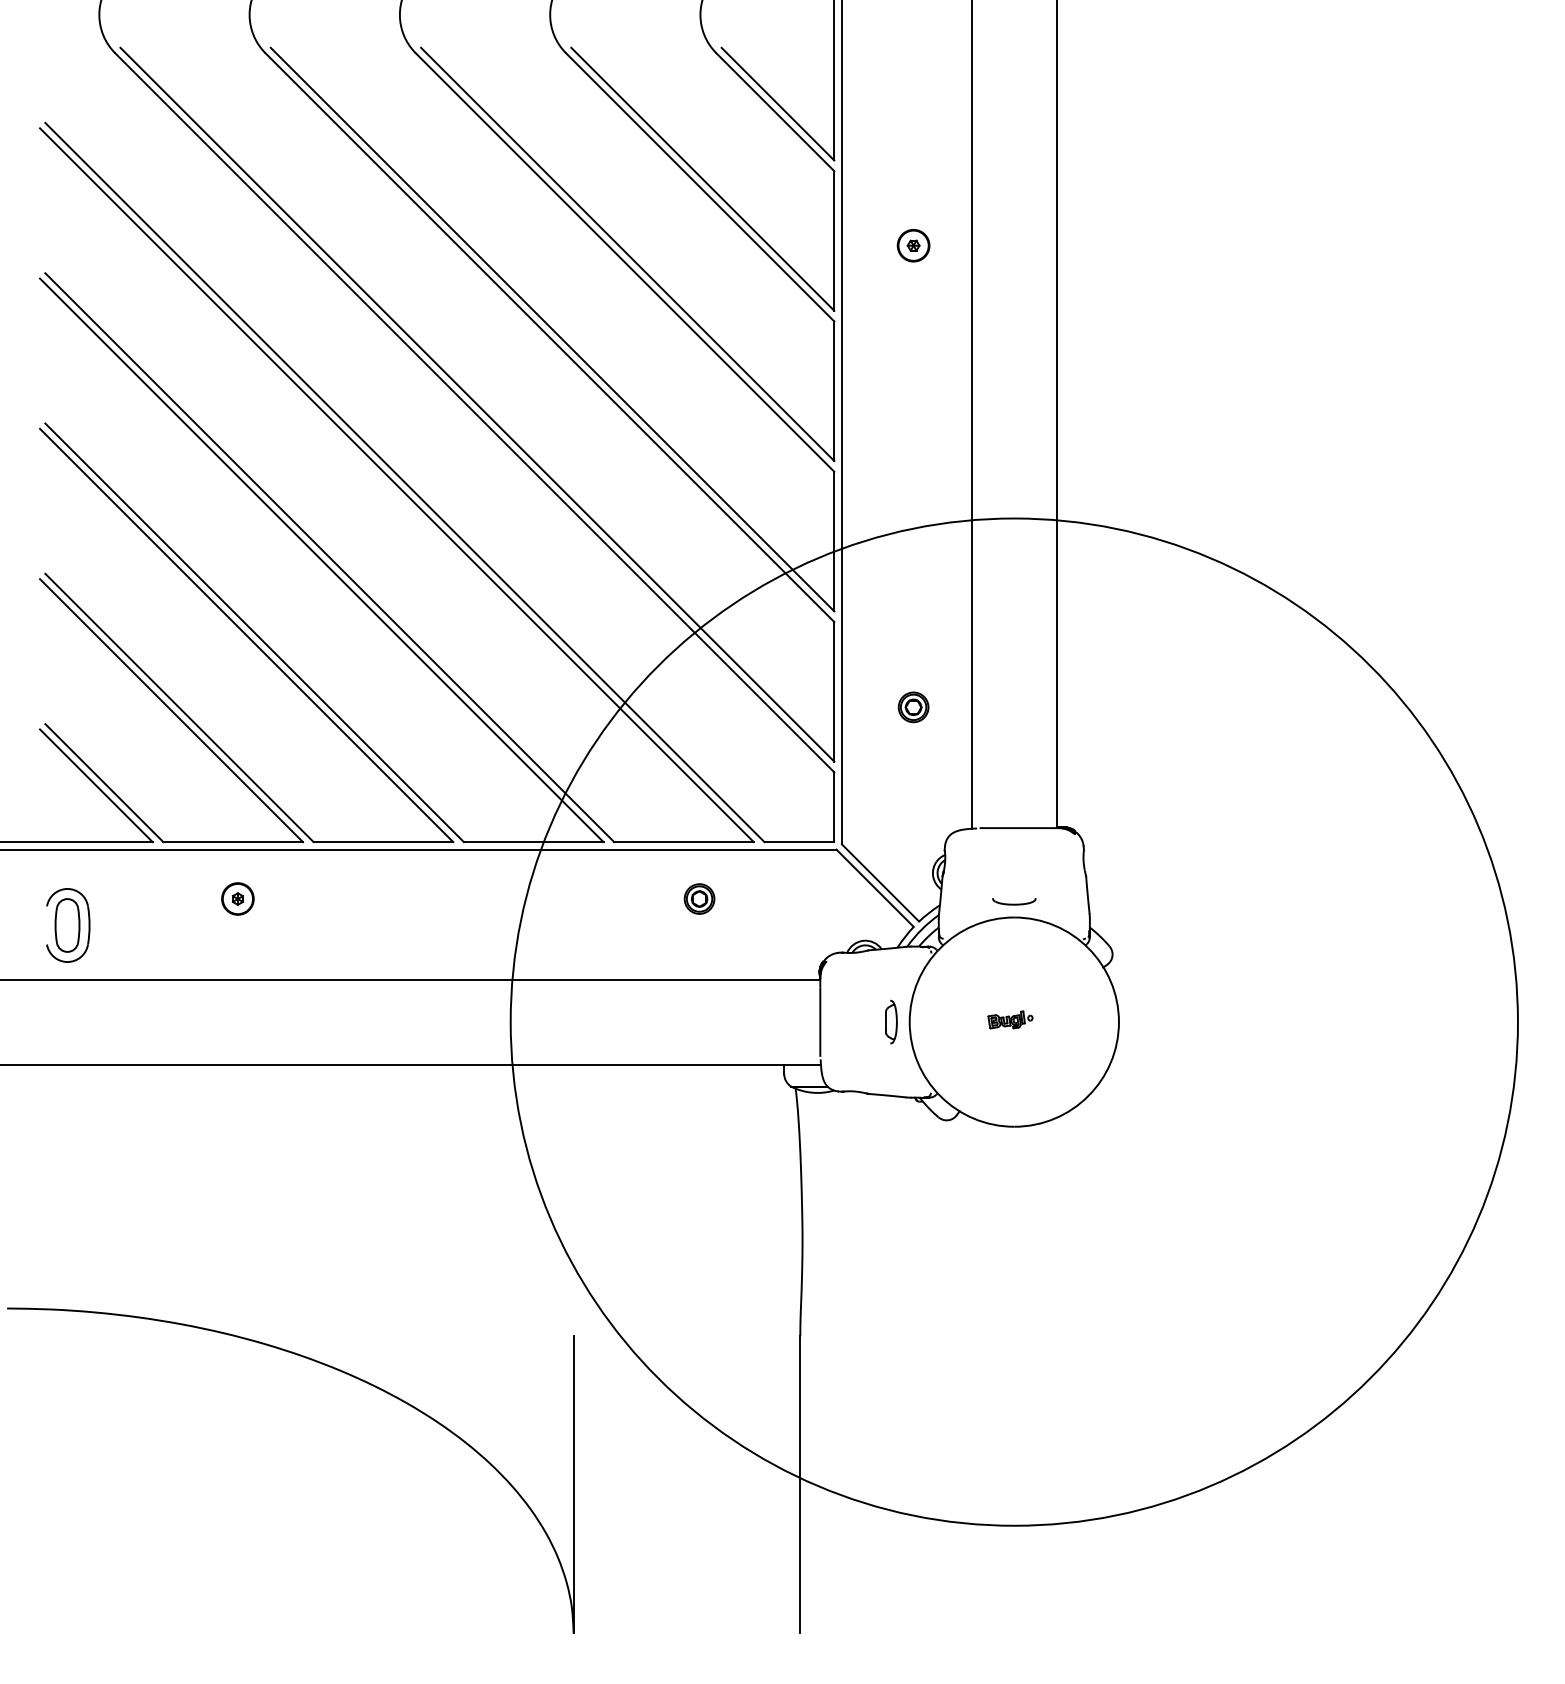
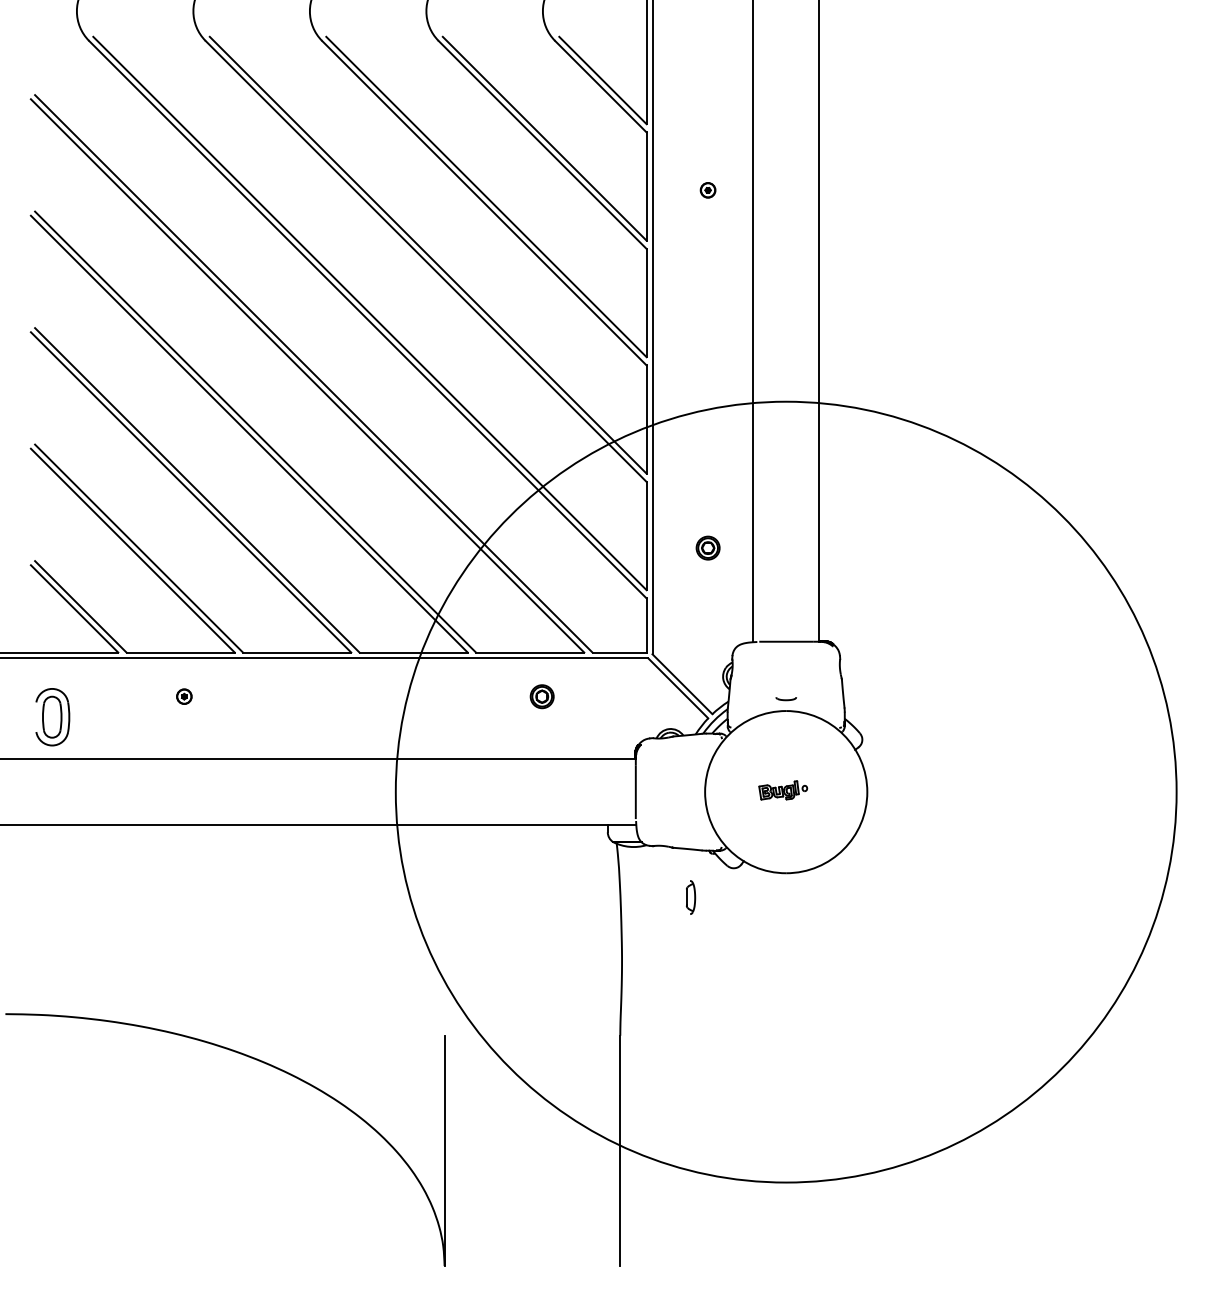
part: (913, 245) -> (708, 190), size x0.6
part: (237, 898) -> (184, 696), size x0.6
part: (1014, 901) -> (786, 698), size x0.6
part: (1010, 1019) -> (783, 790), size x1.4
part: (891, 1021) -> (690, 897), moved

